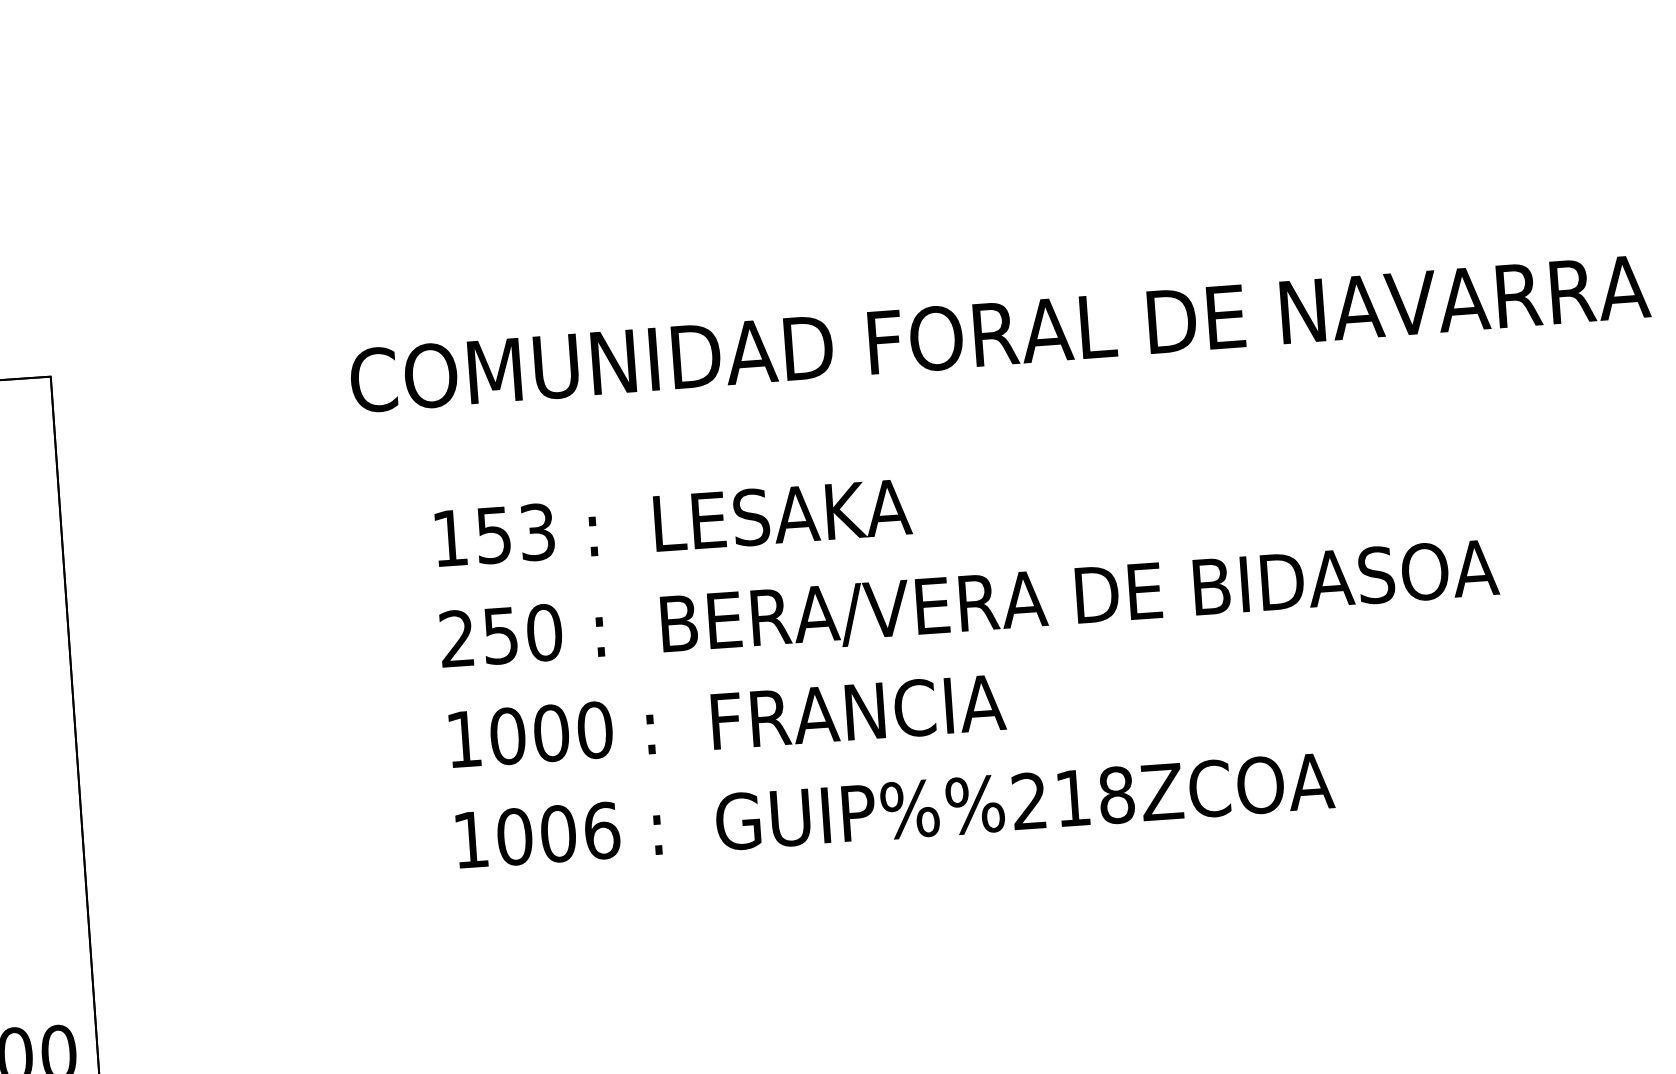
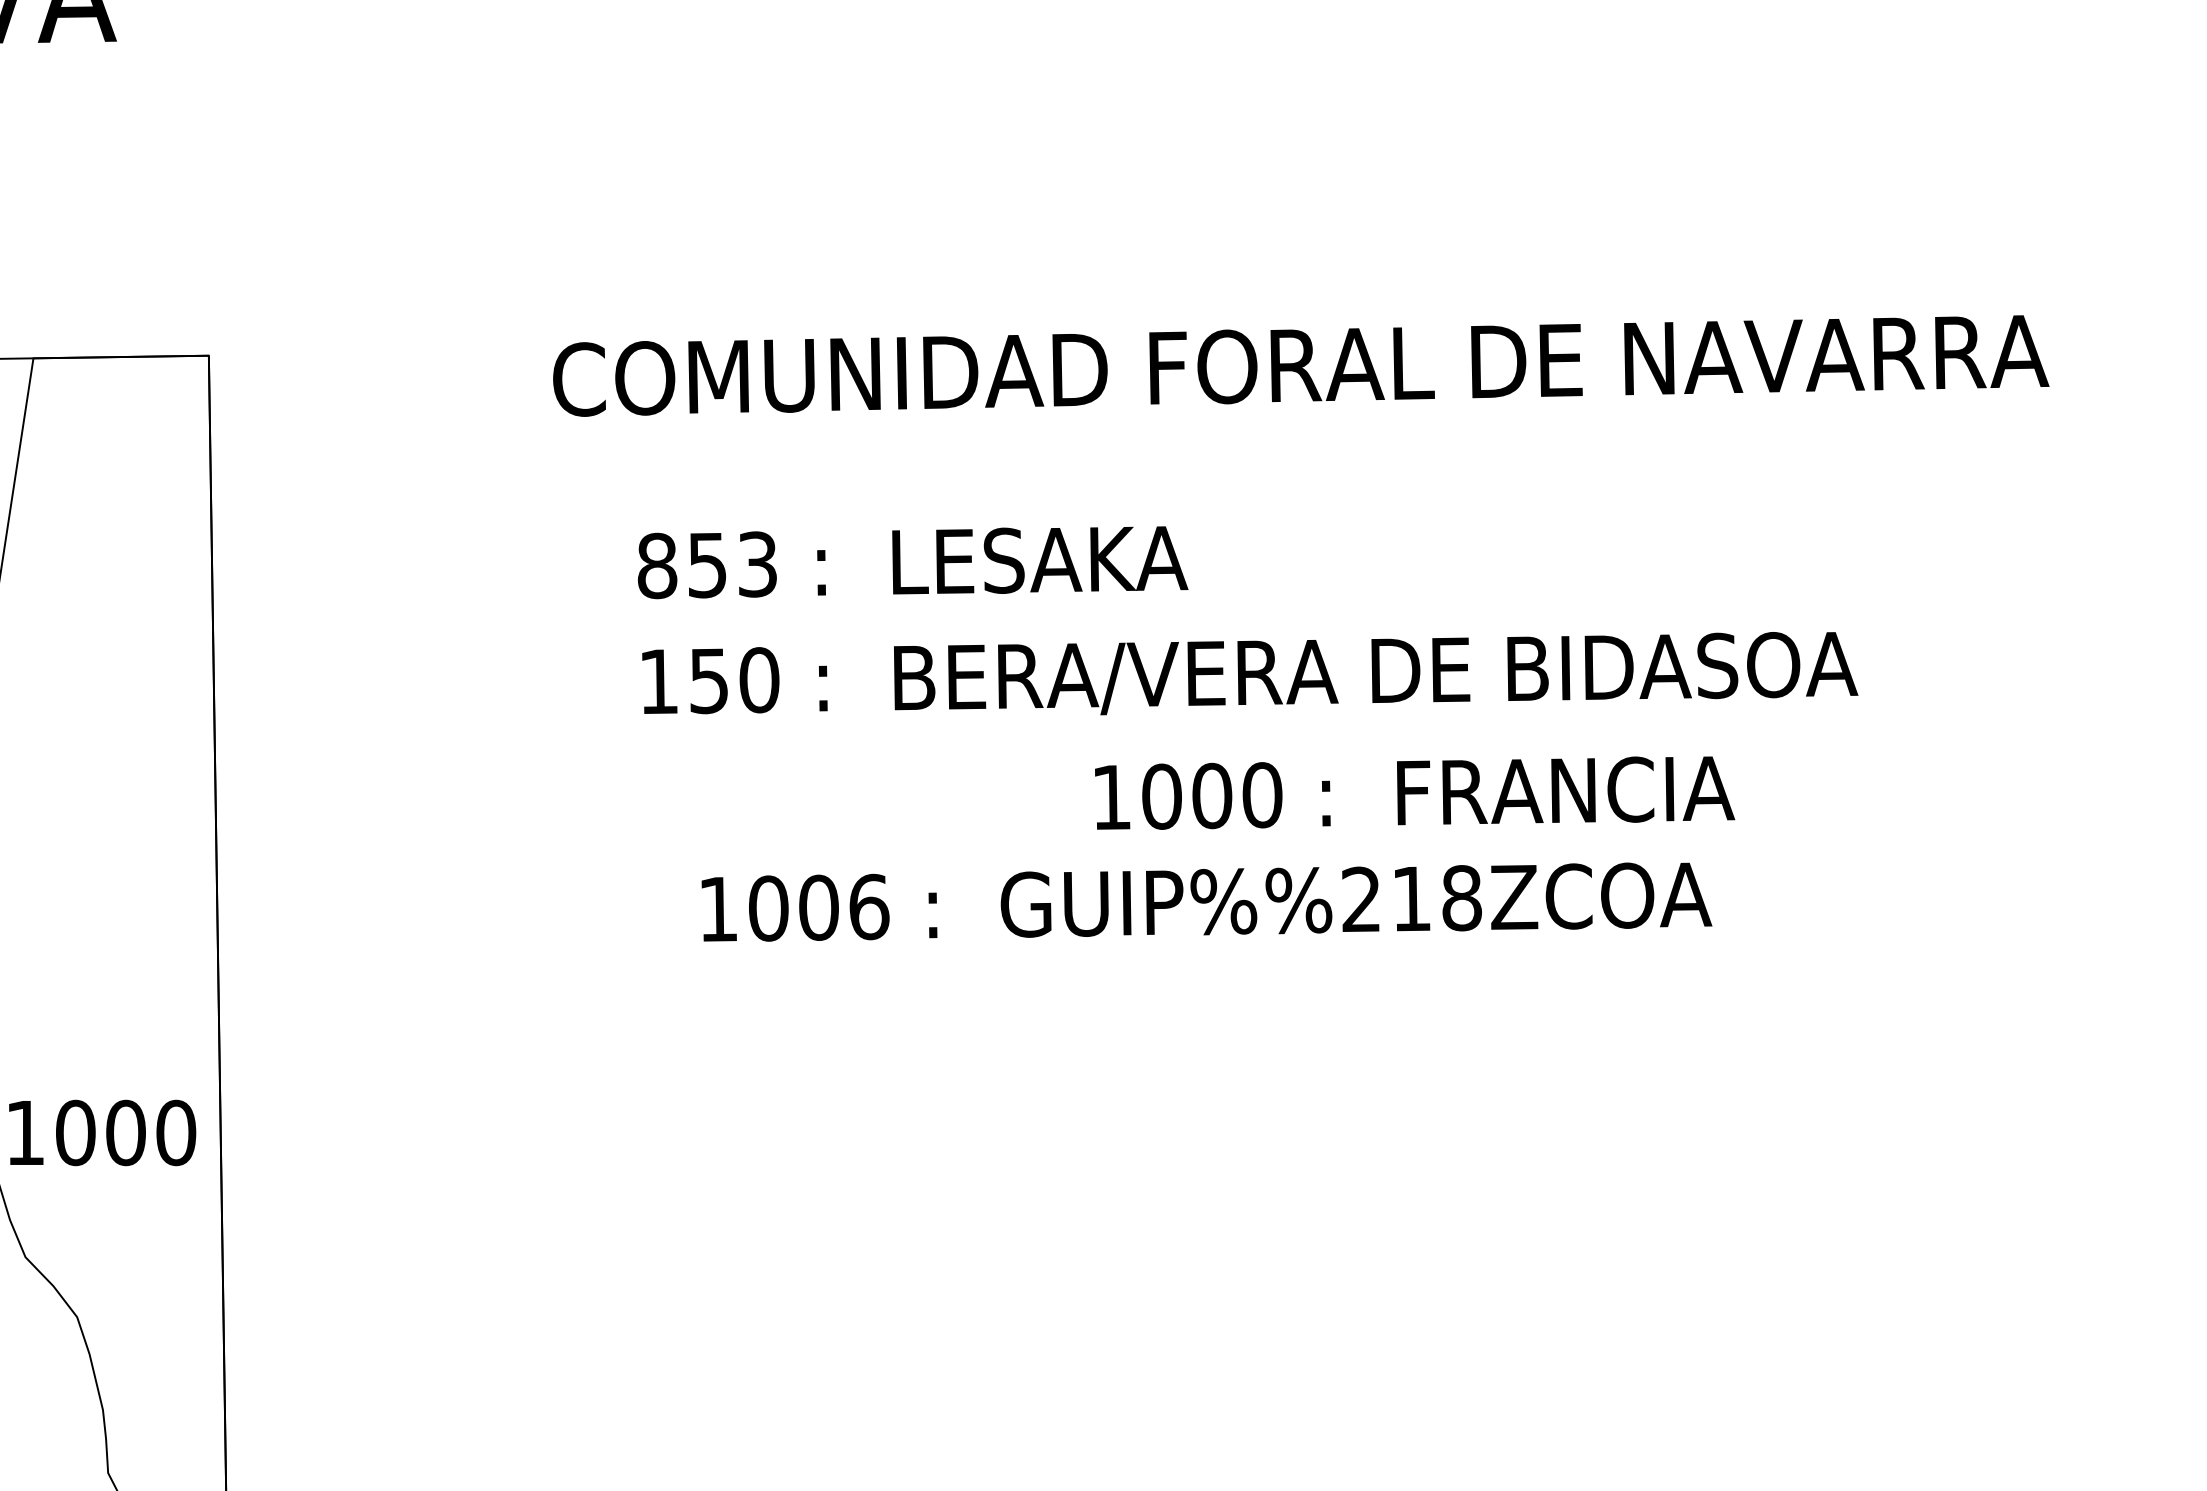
text: (450, 537) -> (657, 565), 153 -> 853
text: (456, 637) -> (658, 680), 250 -> 150
text: (727, 720) -> (1415, 792), moved
text: (894, 810) -> (1206, 901), moved

